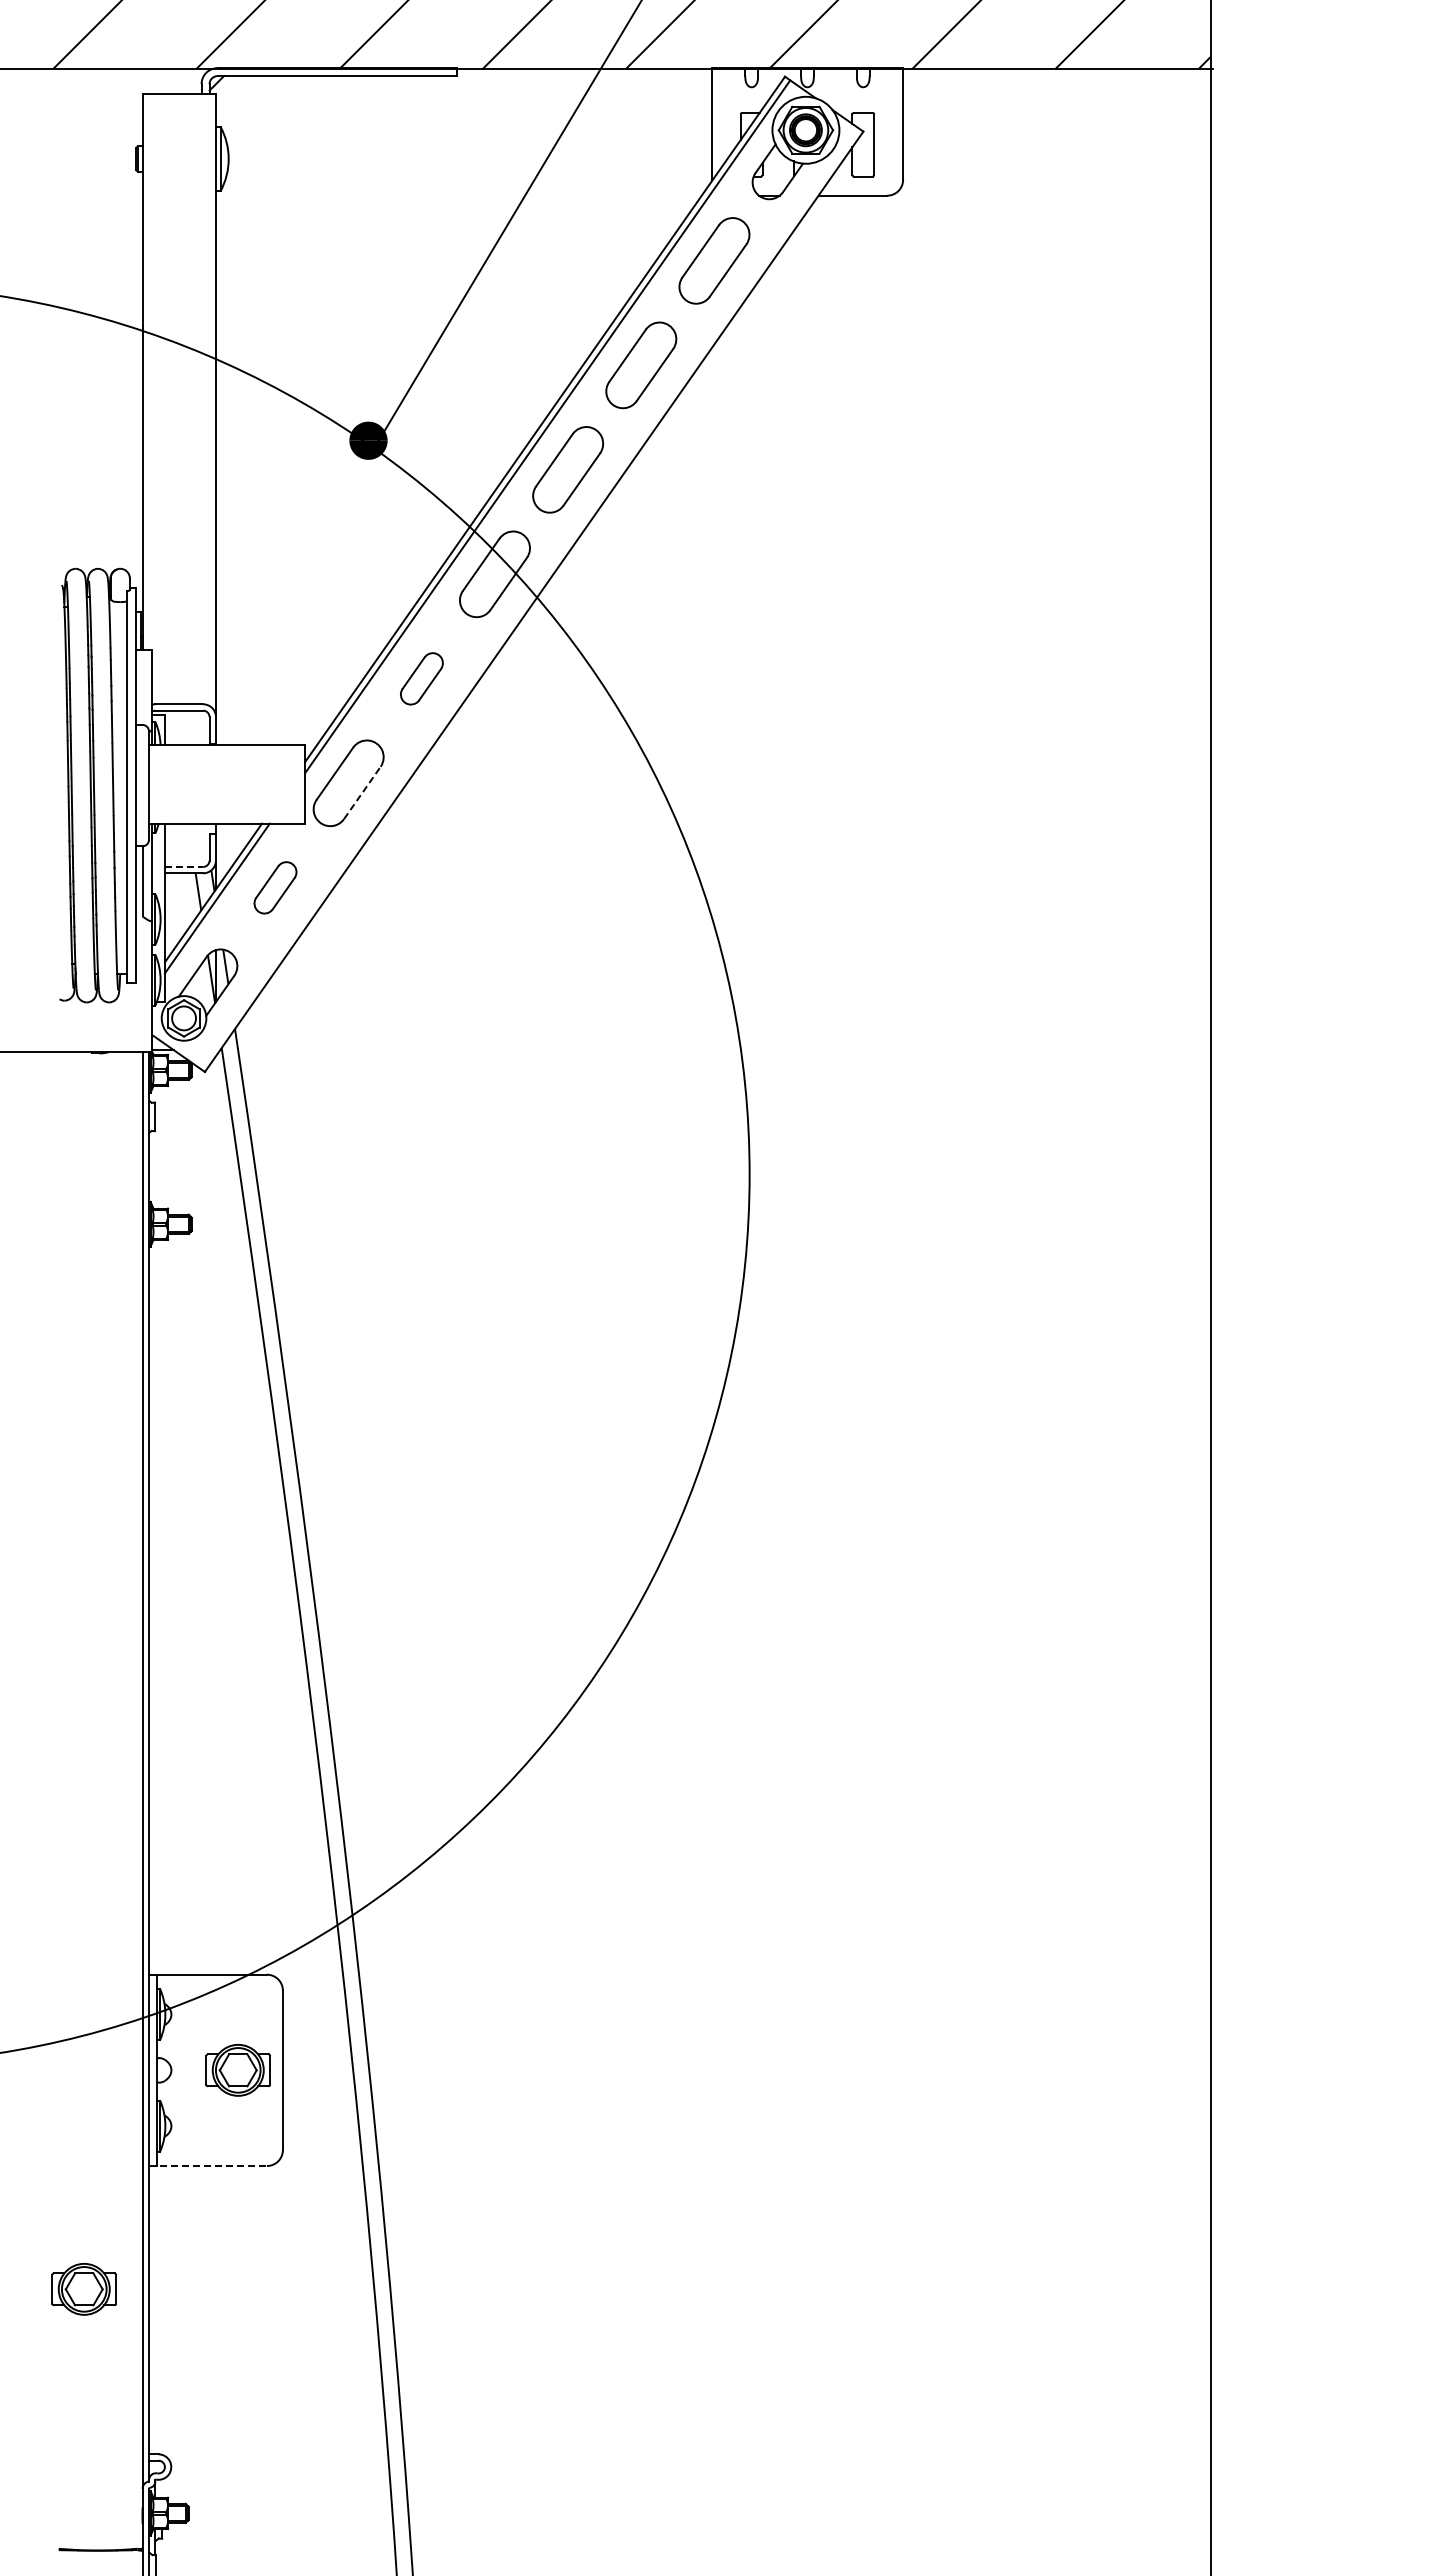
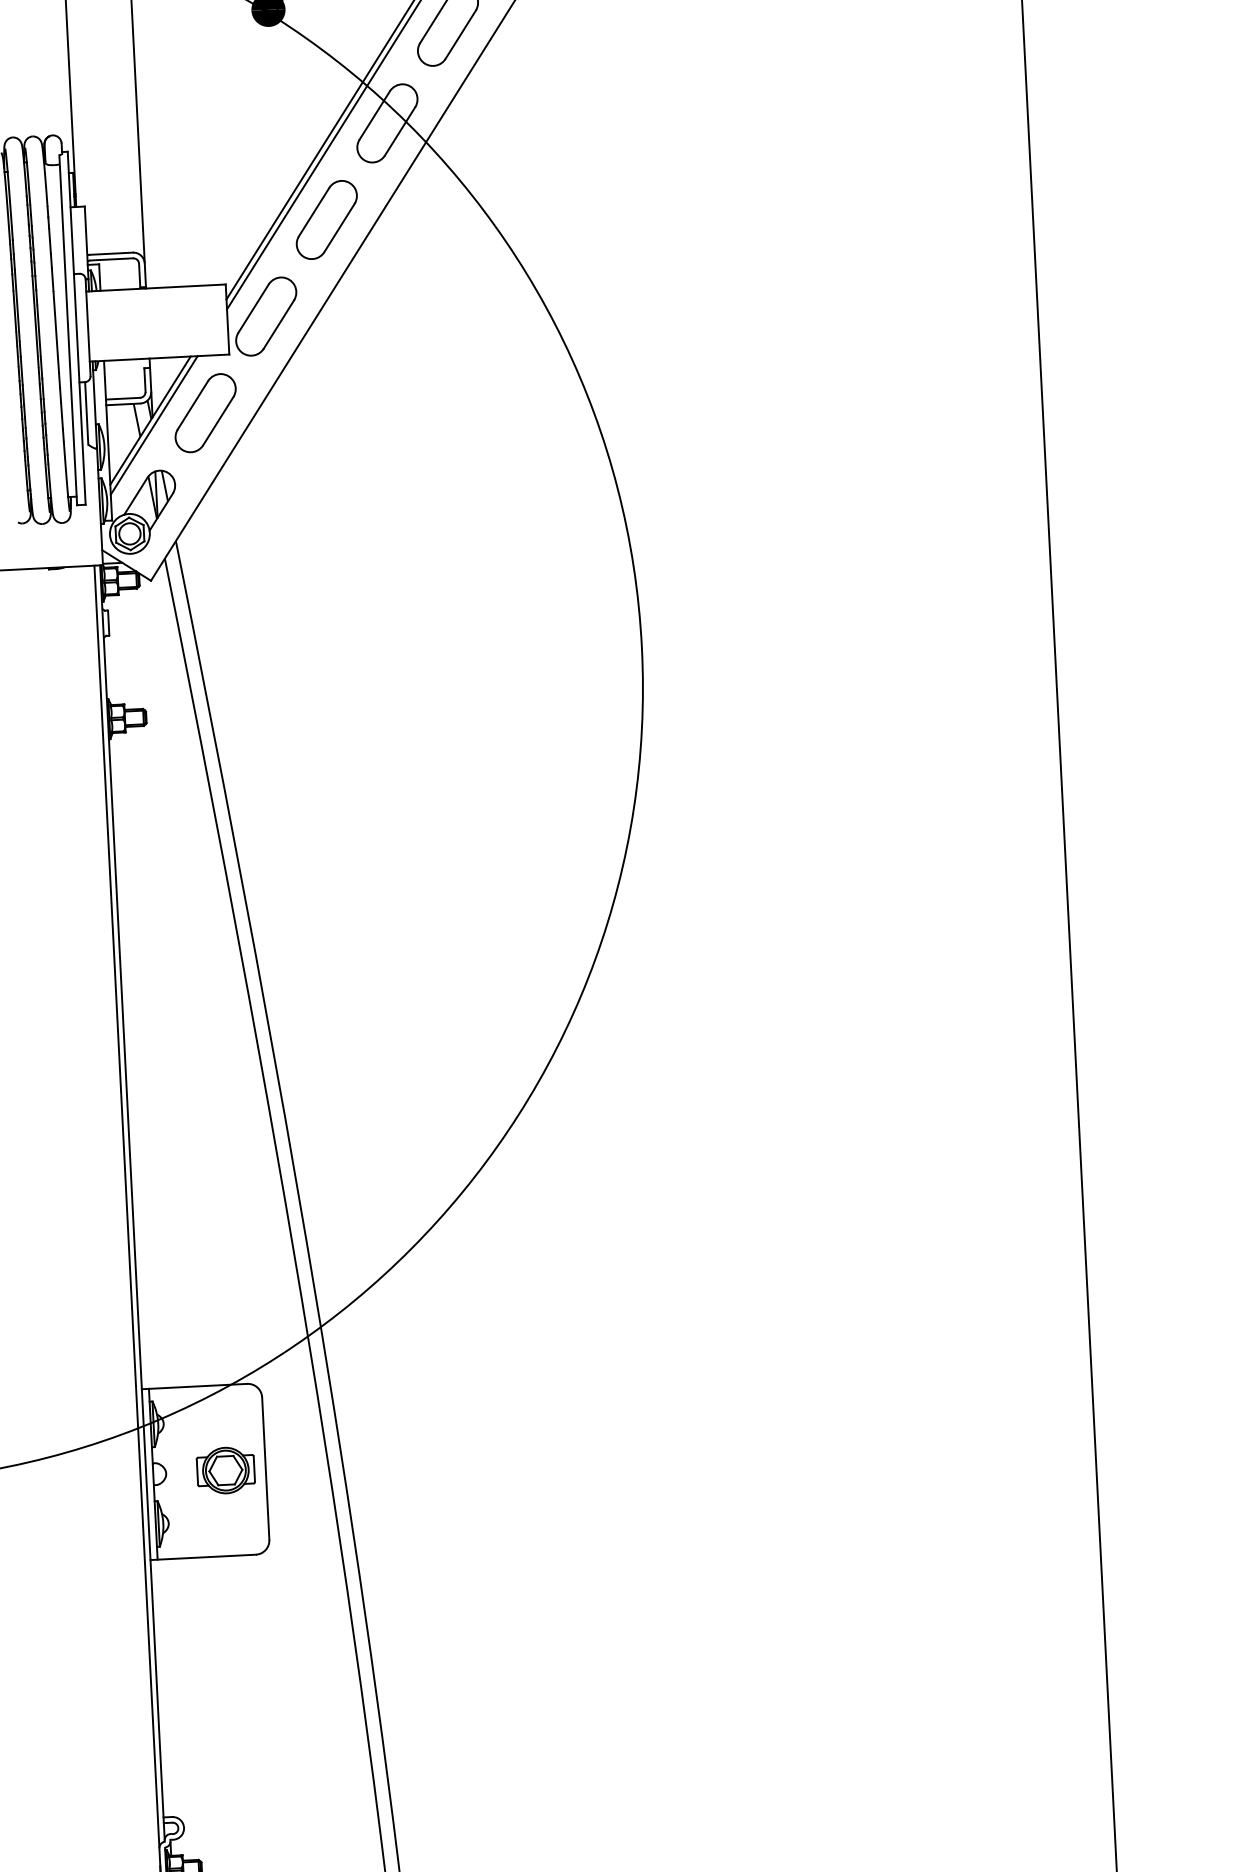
part: (421, 678) -> (326, 219), size x1.67
line: (362, 792) -> (279, 324), dashed -> solid
line: (184, 866) -> (123, 398), dashed -> solid
part: (275, 887) -> (205, 412), size x1.67
line: (207, 2166) -> (202, 1557), dashed -> solid
part: (83, 2289) -> (97, 1673), removed

